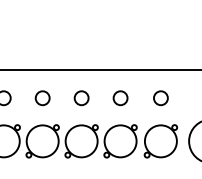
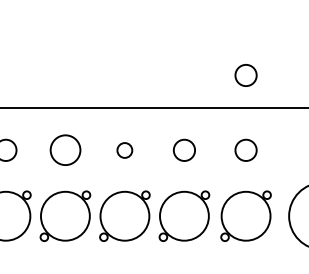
circle: (160, 49) -> (245, 75), added
circle: (42, 98) -> (65, 150), size x1.4
circle: (81, 98) -> (124, 150), size x0.7

